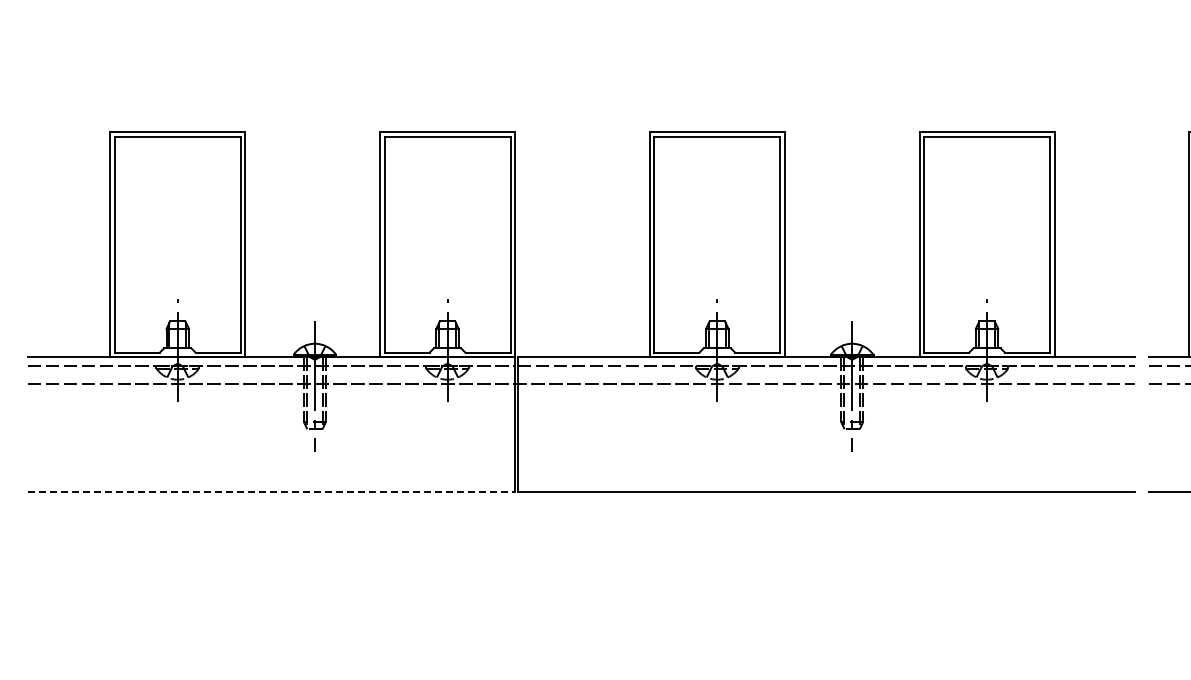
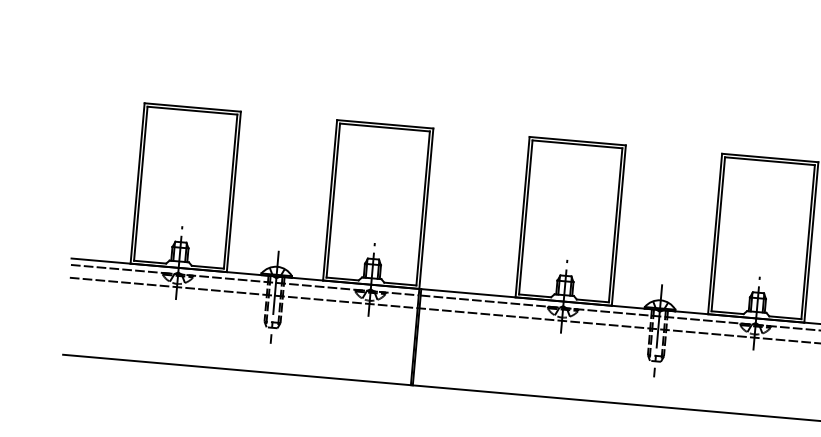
line: (271, 492) -> (237, 370), dashed -> solid

